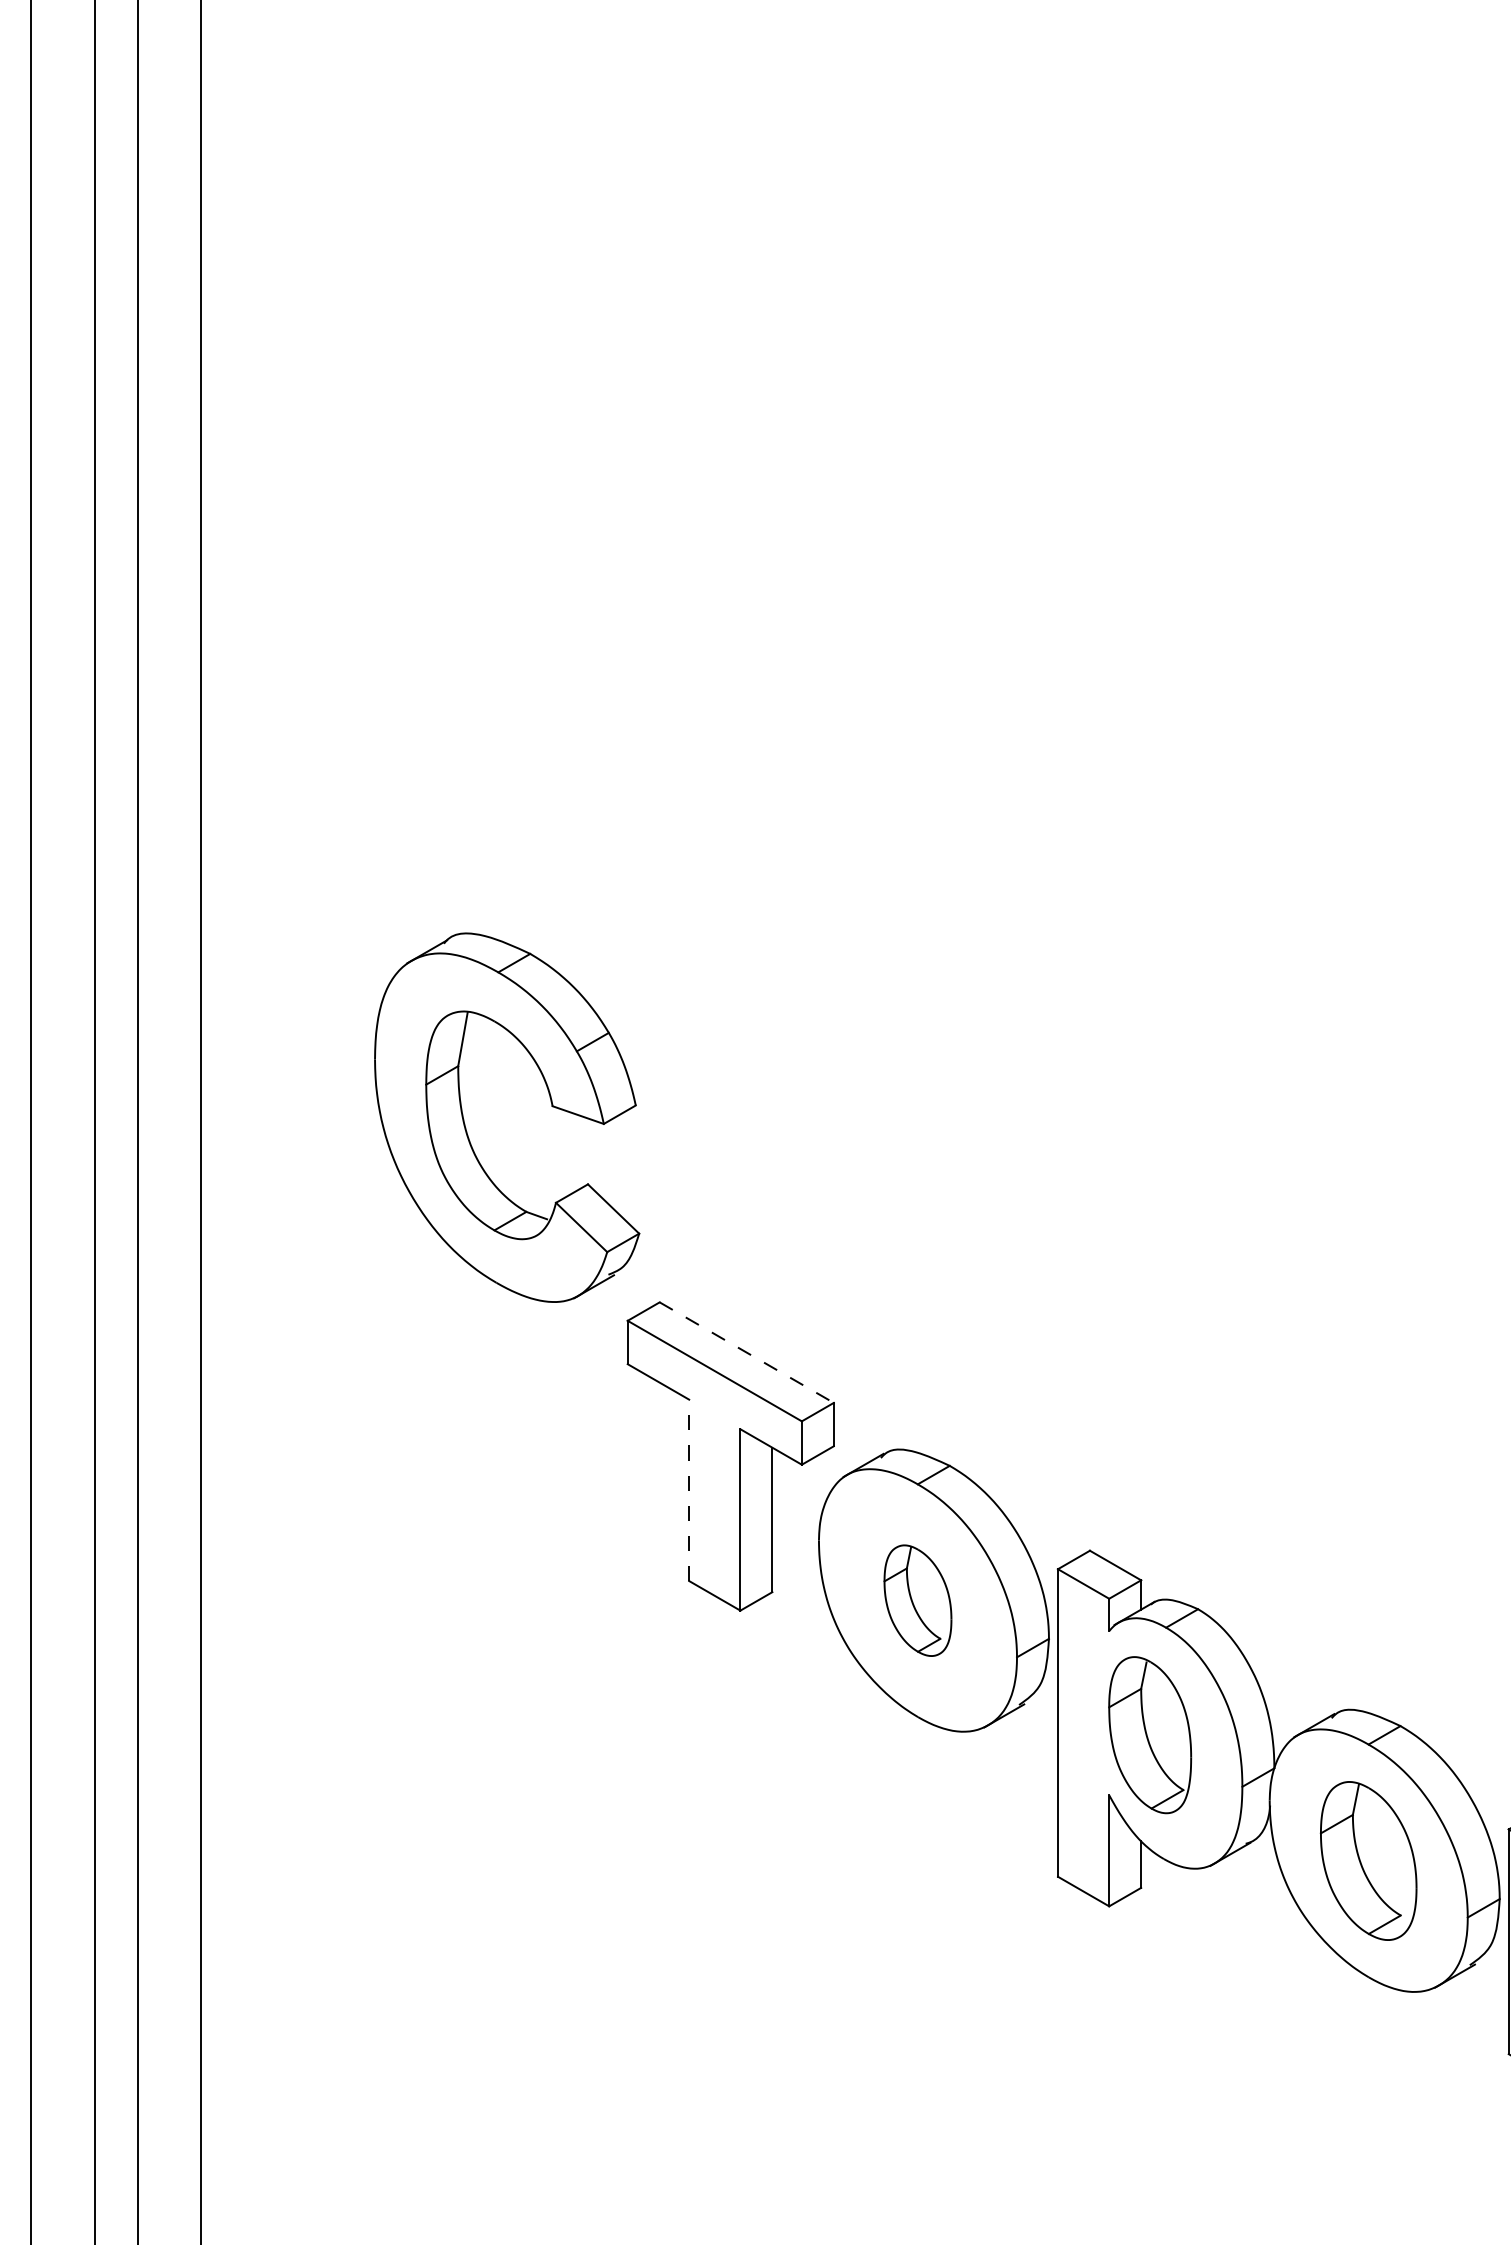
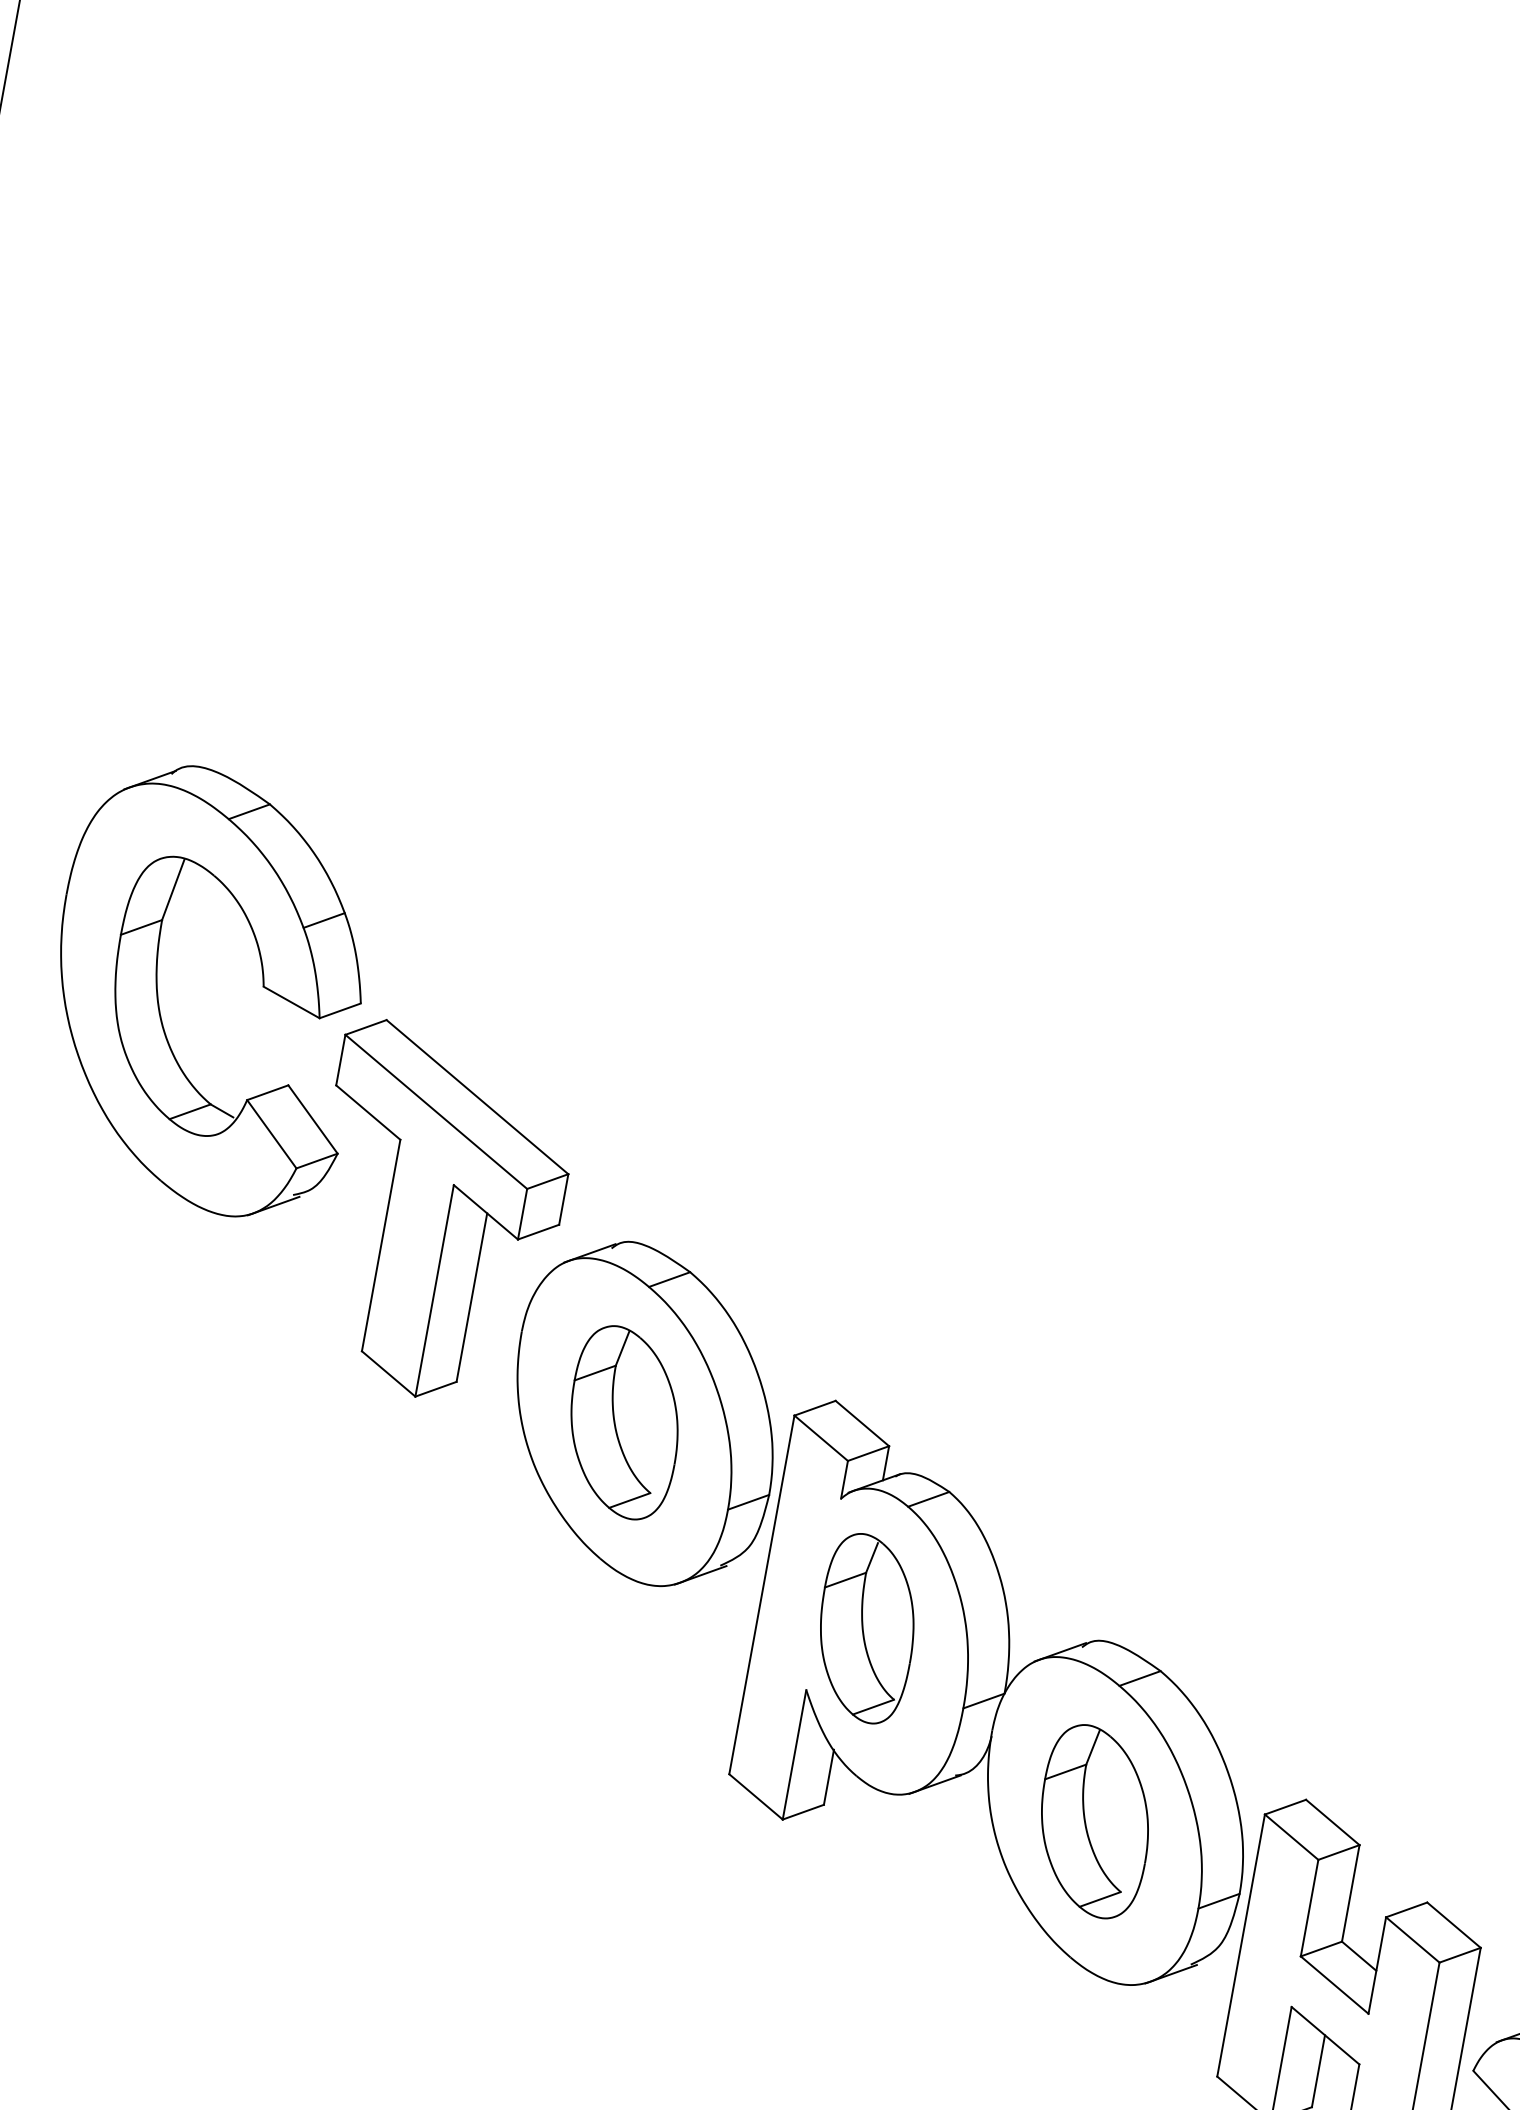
part: (466, 1127) -> (158, 993), moved
line: (746, 1352) -> (477, 1096), dashed -> solid
line: (689, 1490) -> (381, 1245), dashed -> solid
part: (917, 1600) -> (624, 1422), size x1.43

